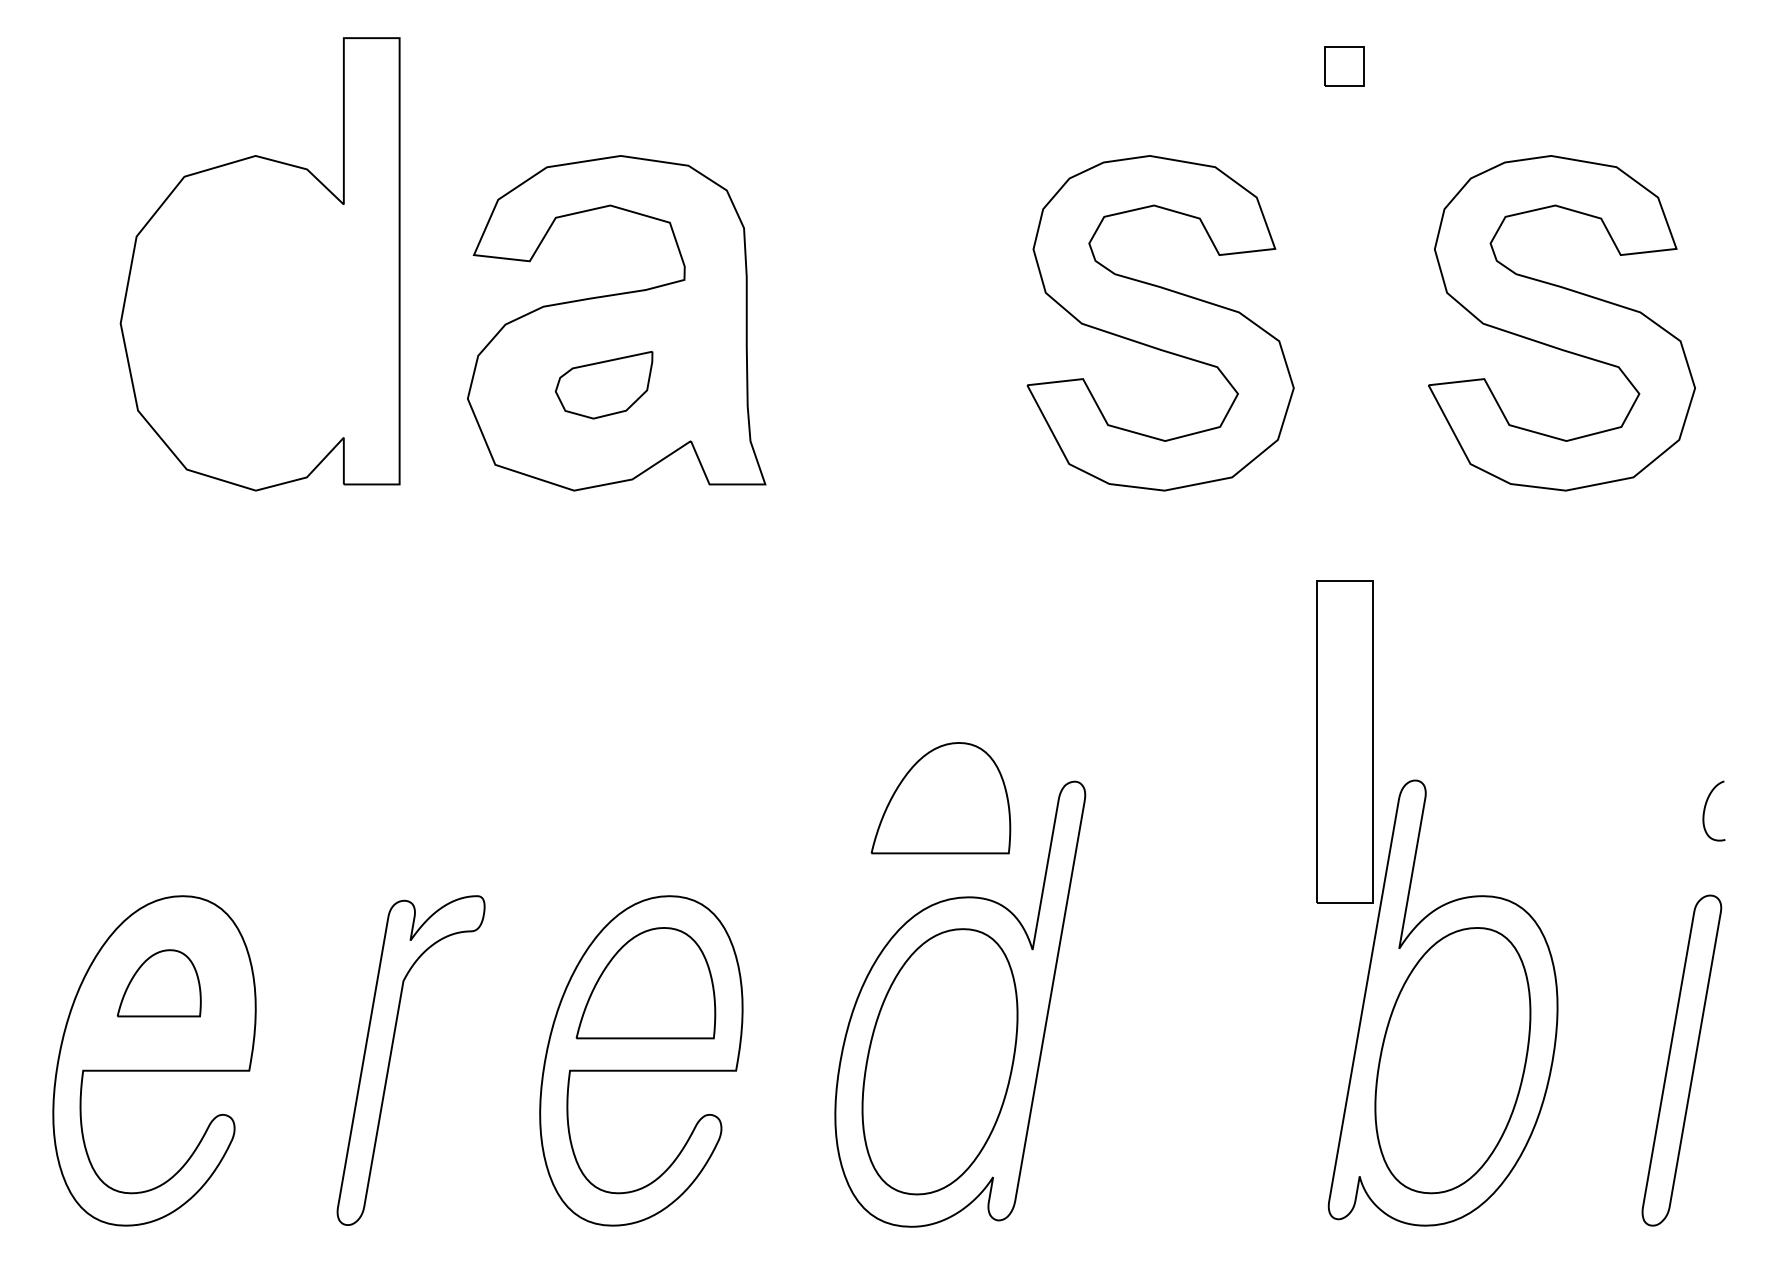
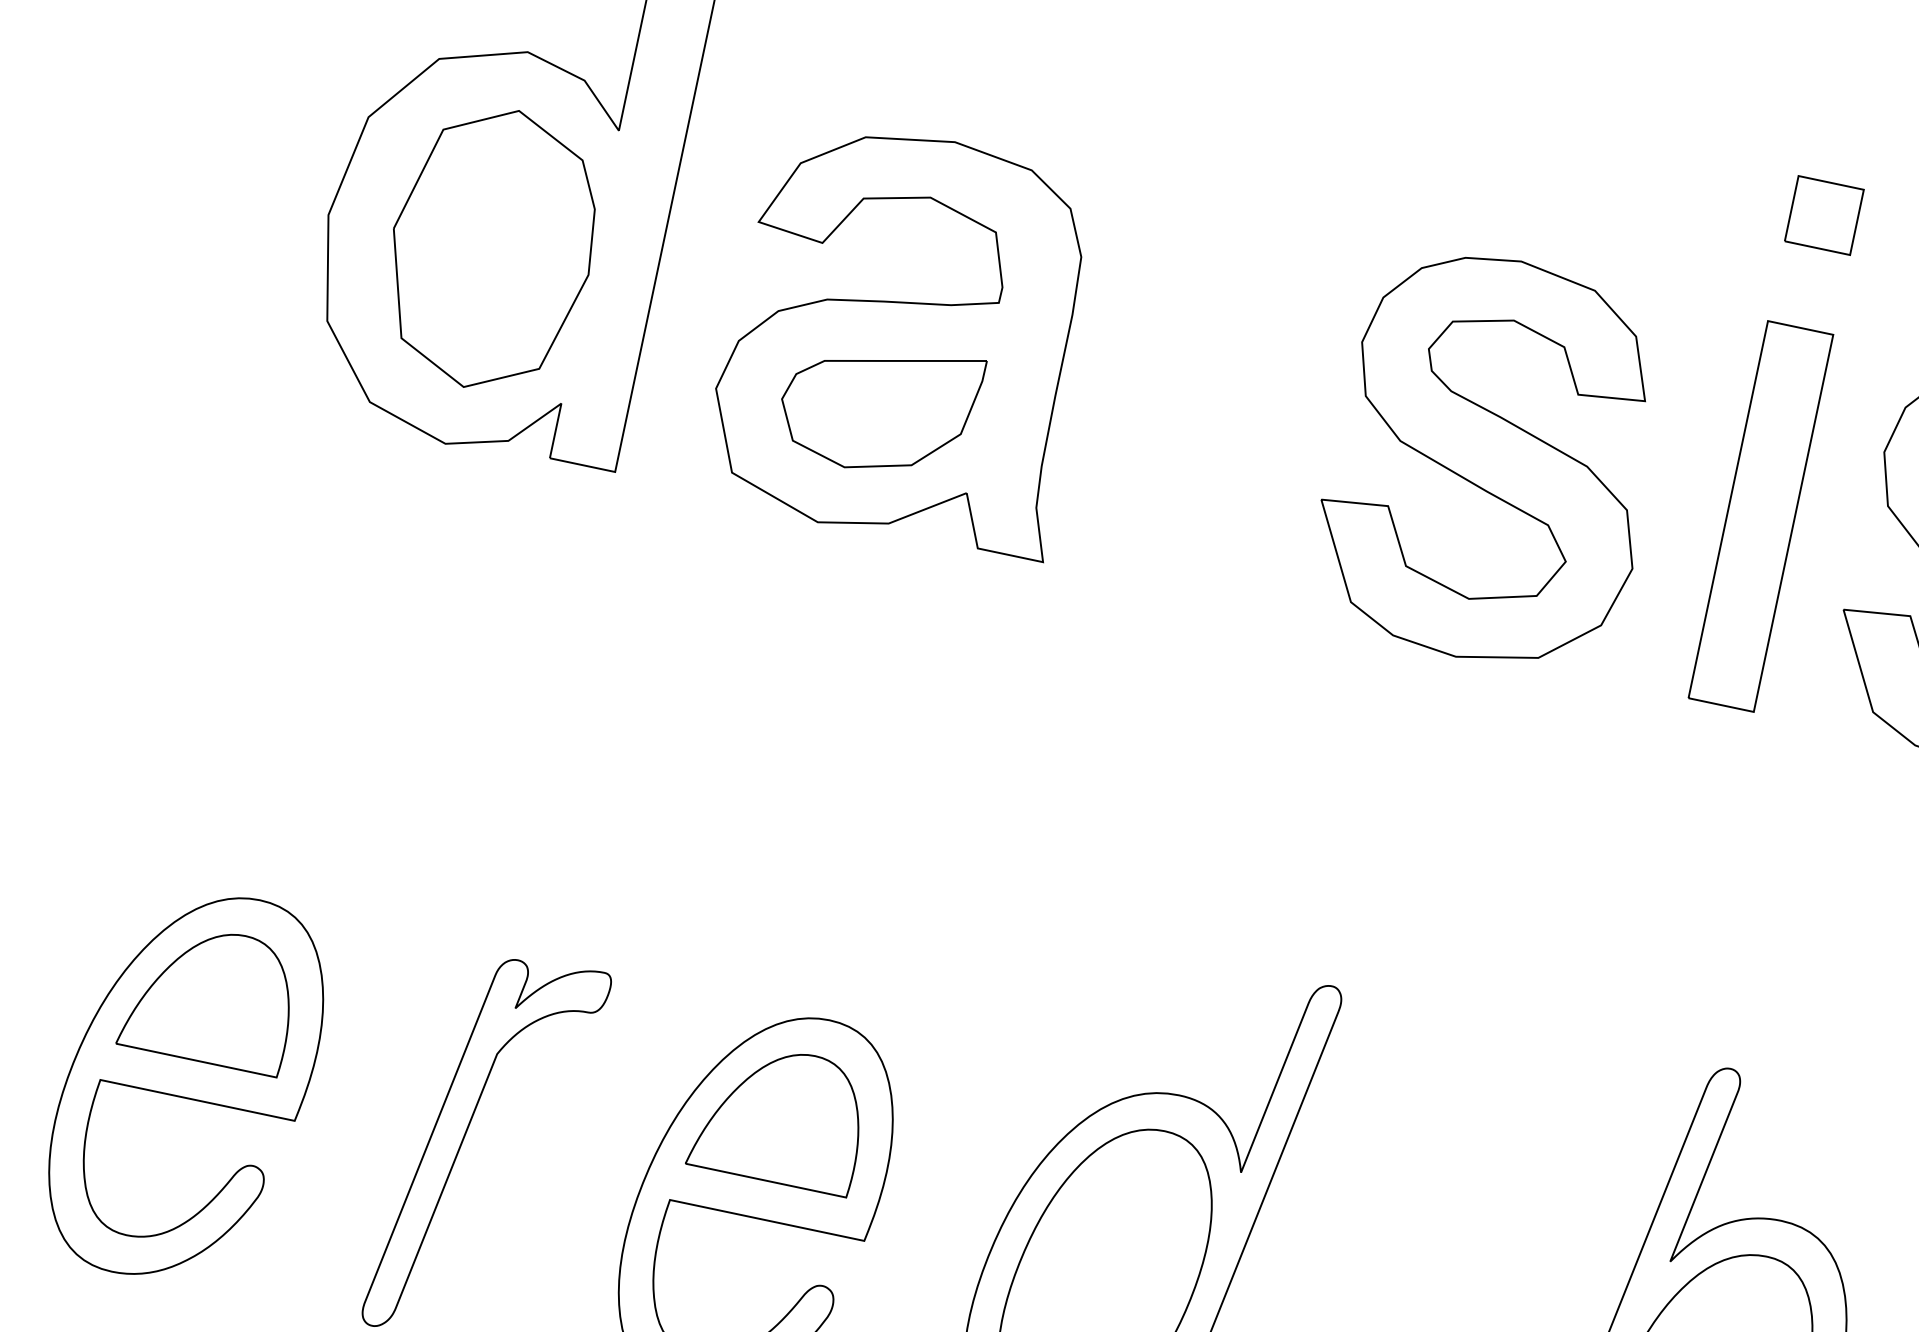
part: (1344, 65) -> (1823, 214), size x1.43
part: (259, 322) -> (491, 247), added
part: (1160, 323) -> (1492, 460), moved
part: (603, 384) -> (878, 405), size x1.67
part: (1344, 741) -> (1760, 515), moved
part: (940, 798) -> (1170, 972), removed
part: (159, 983) -> (211, 996), size x1.67

